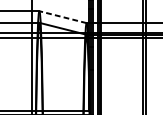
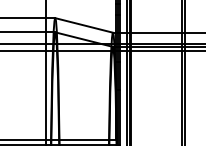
line: (63, 17) -> (84, 25), dashed -> solid

